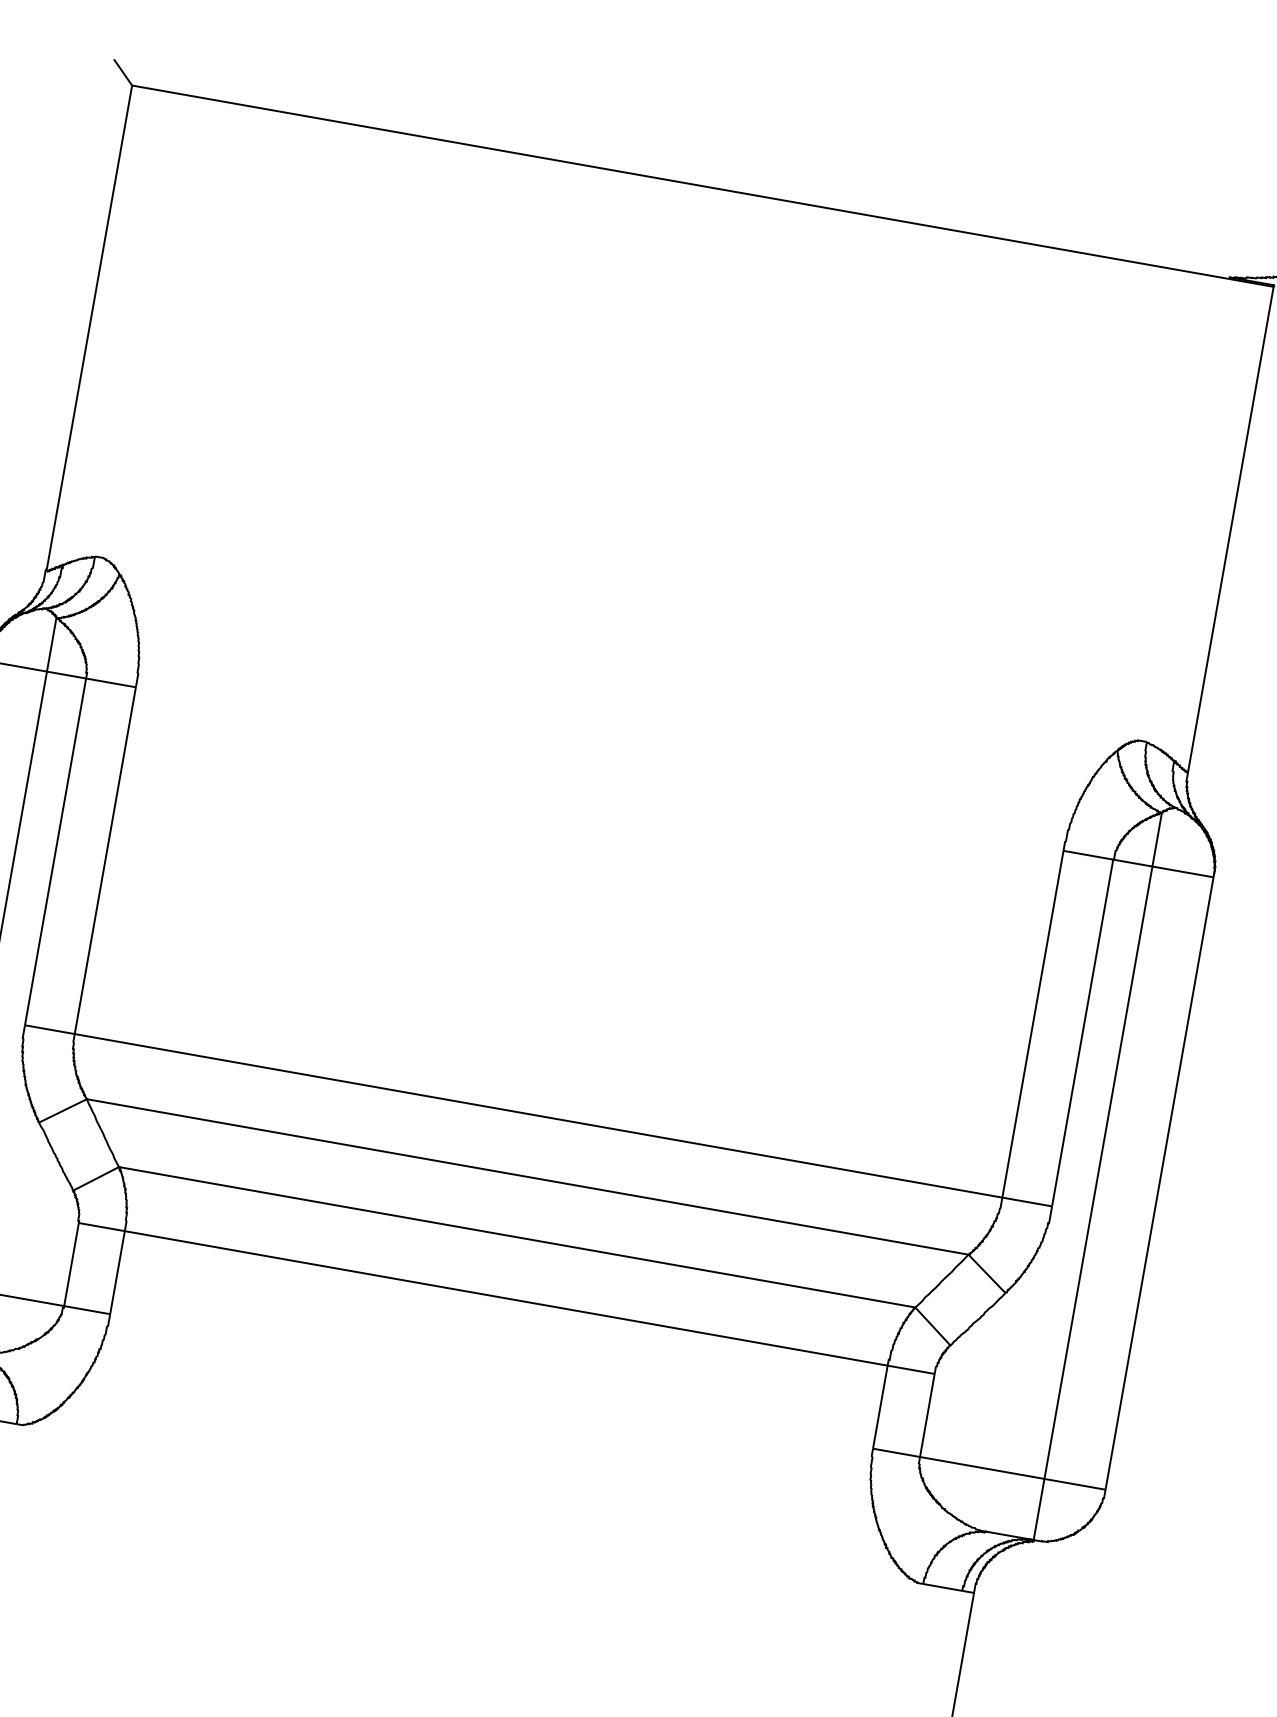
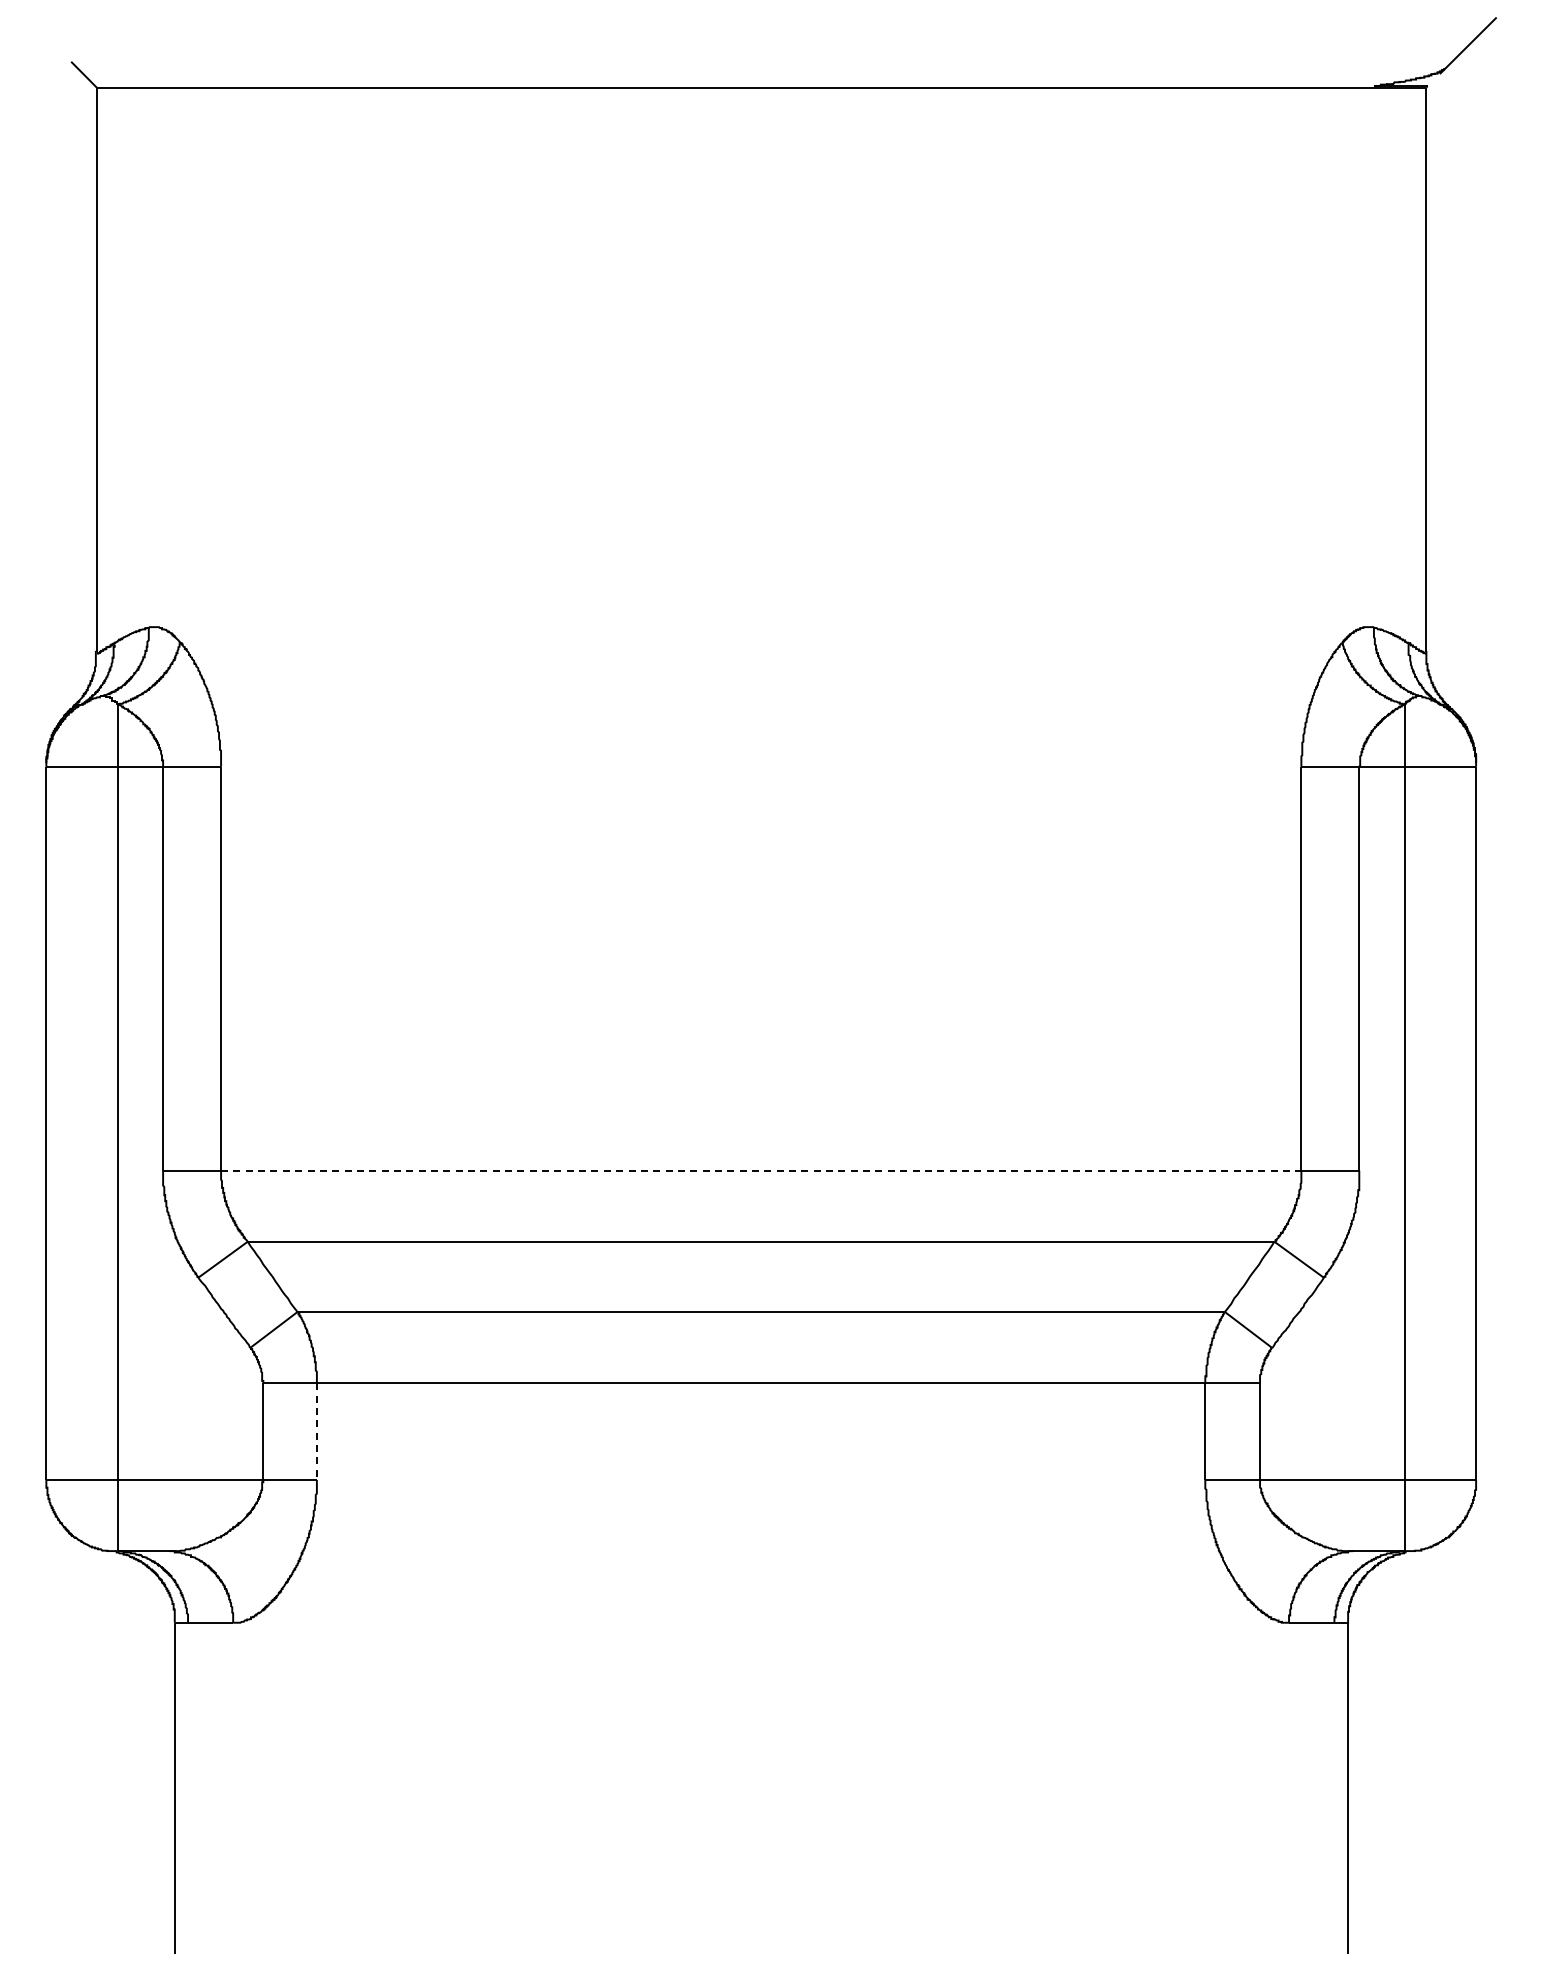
line: (538, 1115) -> (761, 1170), solid -> dashed
line: (117, 1273) -> (316, 1432), solid -> dashed

